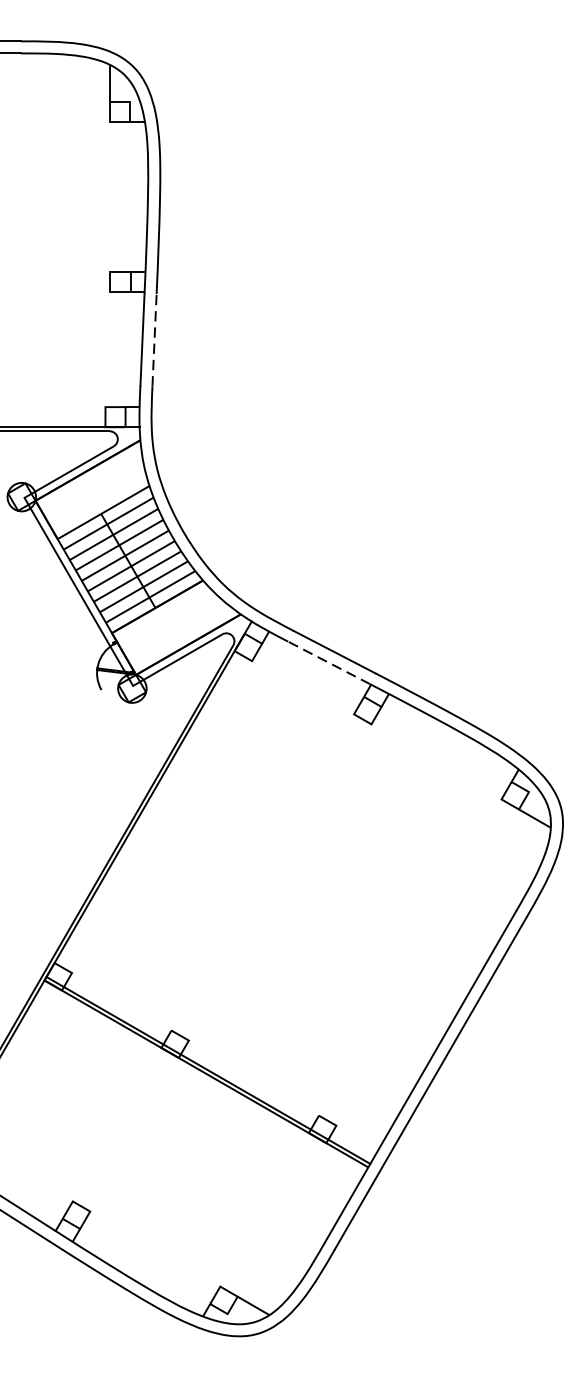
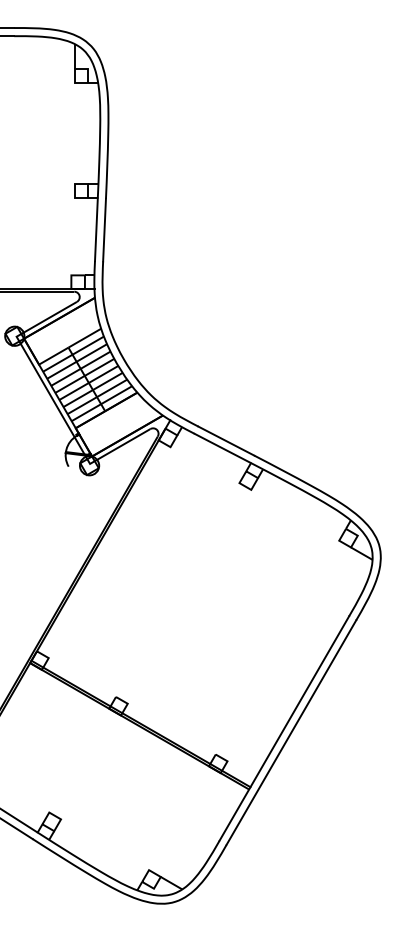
line: (154, 339) -> (104, 229), dashed -> solid
line: (328, 663) -> (222, 448), dashed -> solid

